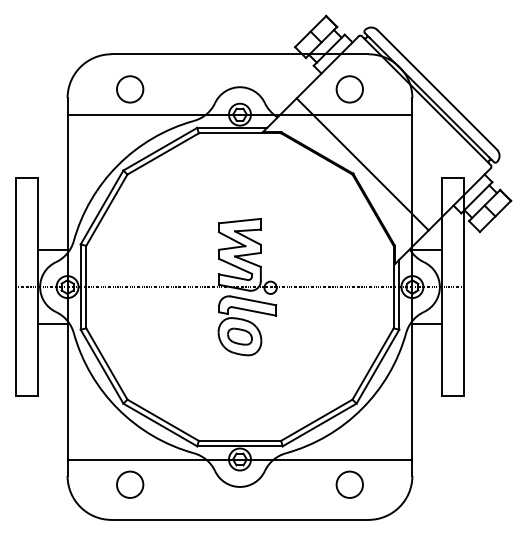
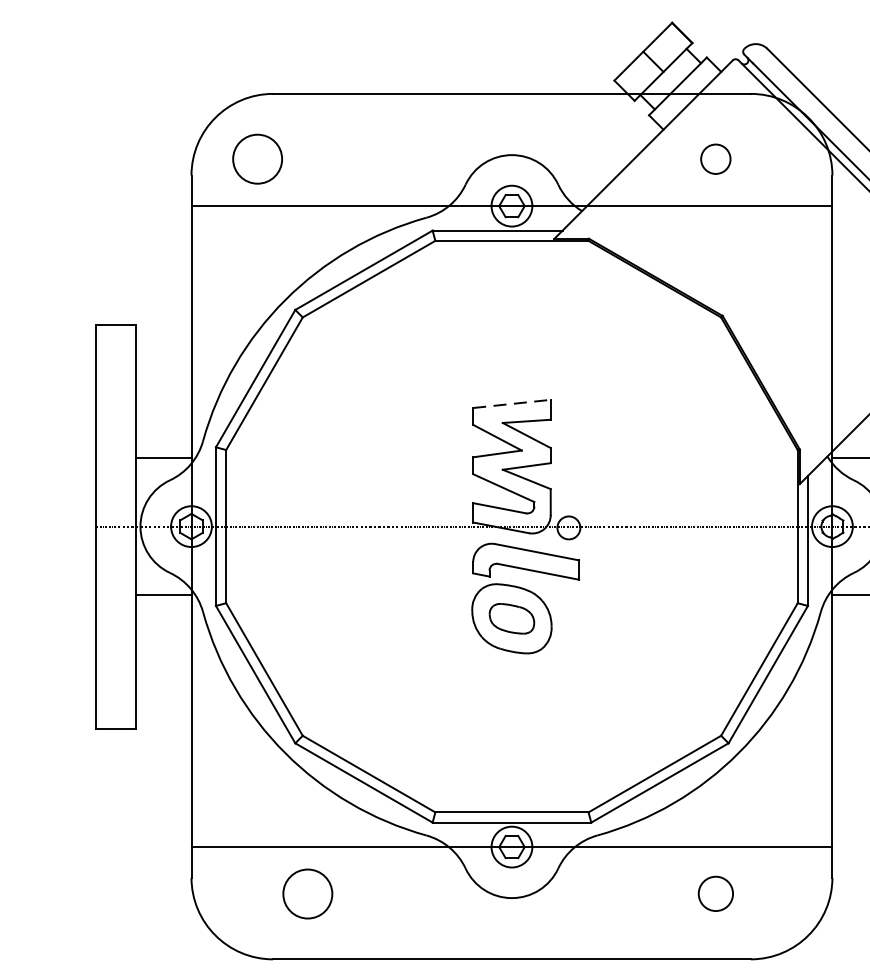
circle: (130, 89) -> (258, 159), moved
circle: (349, 89) -> (715, 159), size x0.6
line: (362, 164) -> (739, 298), removed
line: (240, 221) -> (512, 404), solid -> dashed
circle: (349, 484) -> (715, 893), size x0.7

